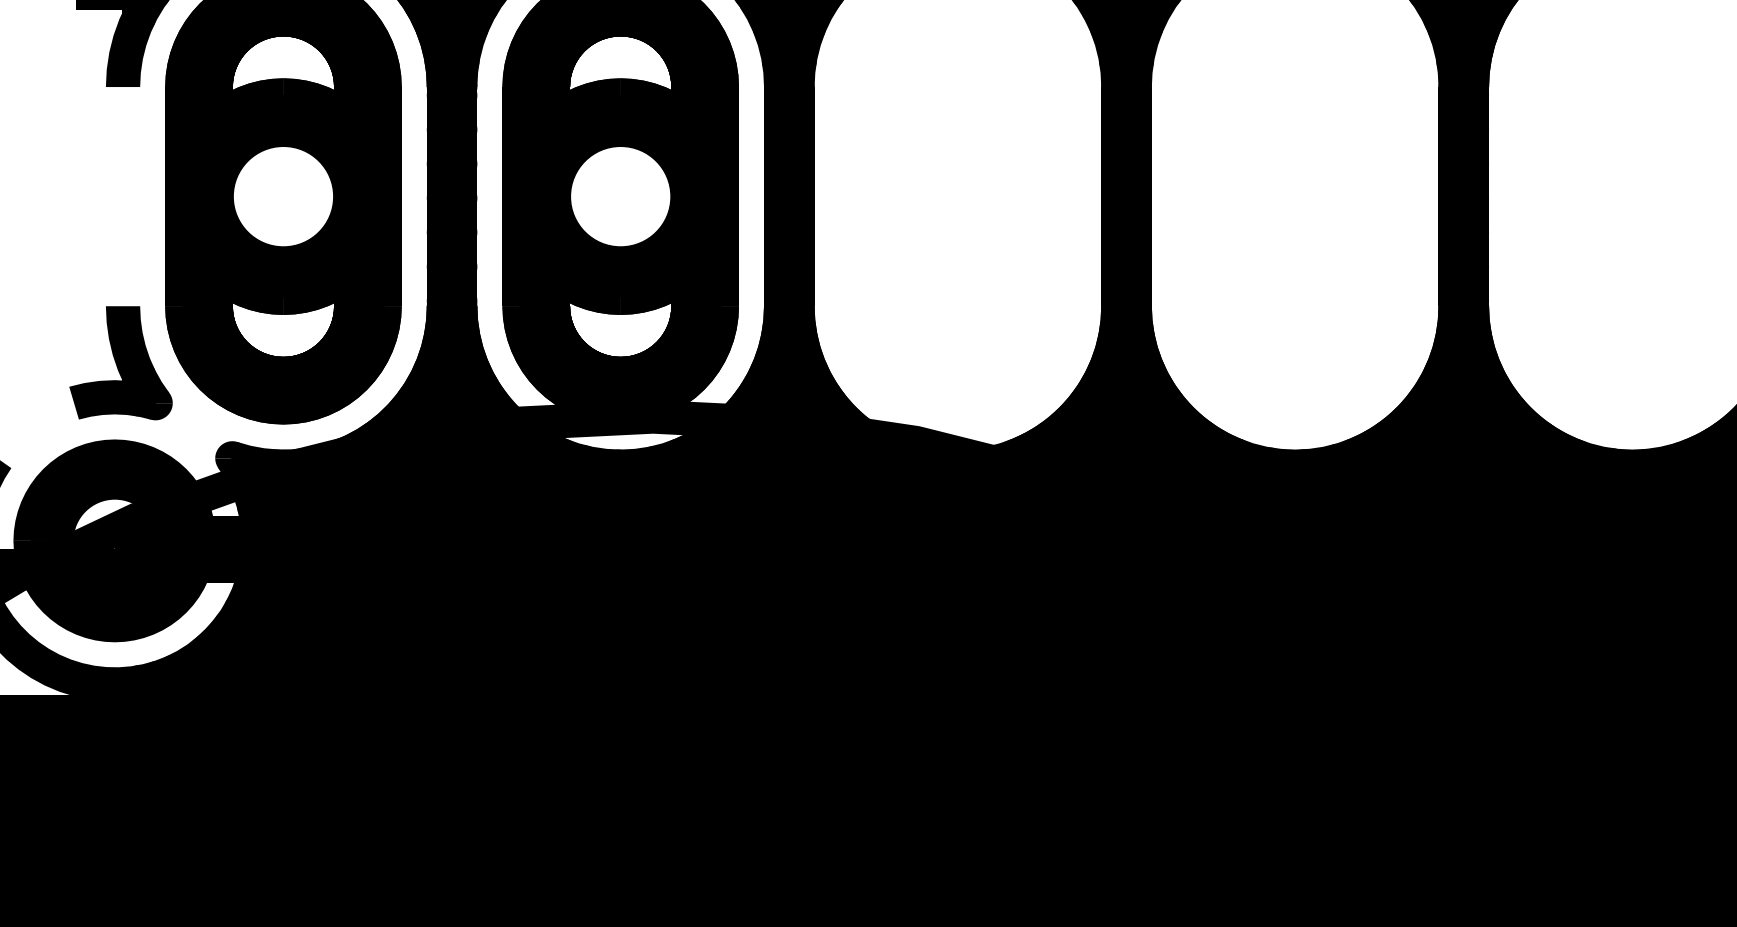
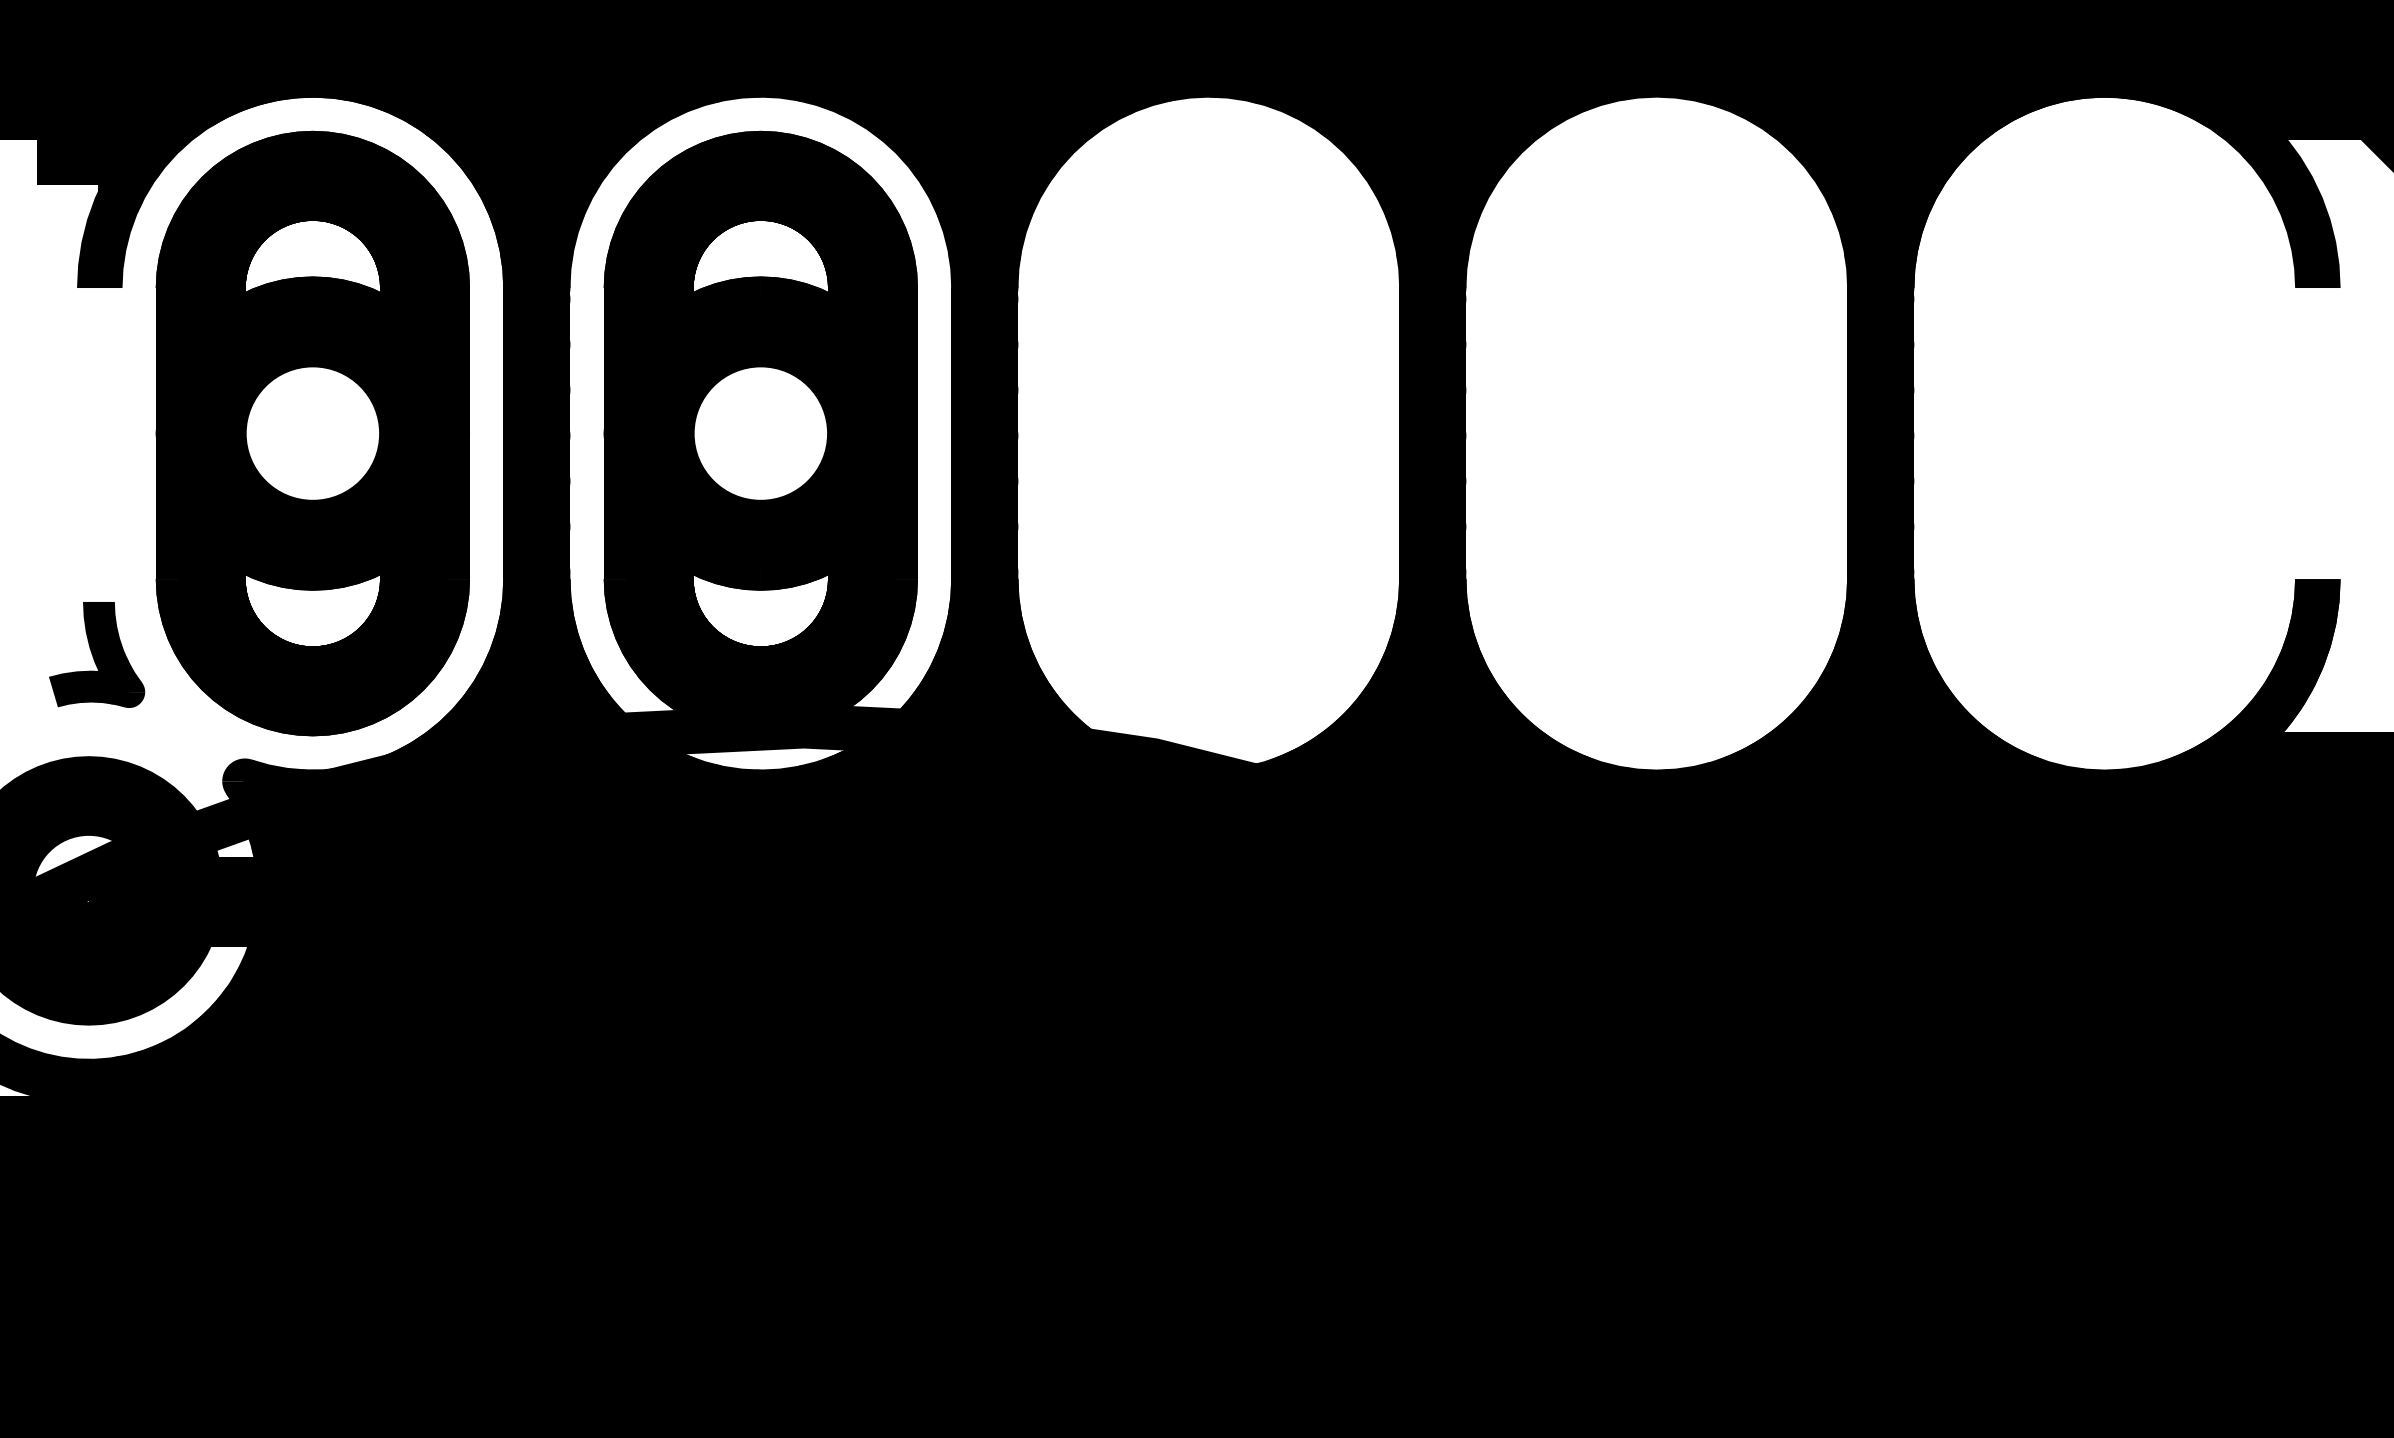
part: (120, 362) -> (96, 654), size x0.7

